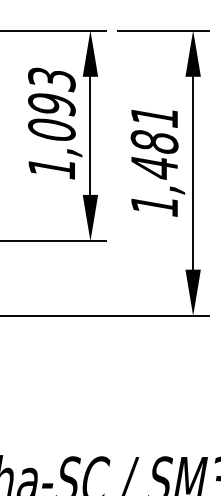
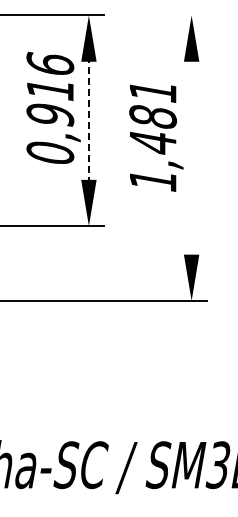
line: (163, 30) -> (161, 15), removed
text: (52, 122) -> (50, 107), 1,093 -> 0,916
line: (90, 127) -> (88, 112), solid -> dashed
text: (158, 162) -> (156, 137), moved
line: (193, 164) -> (191, 149), removed

